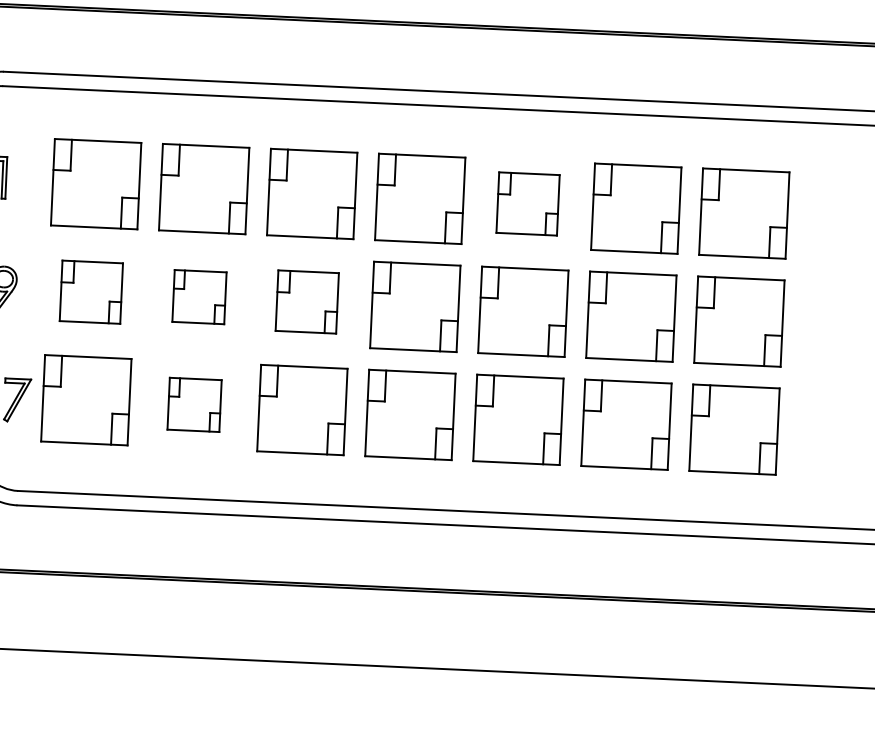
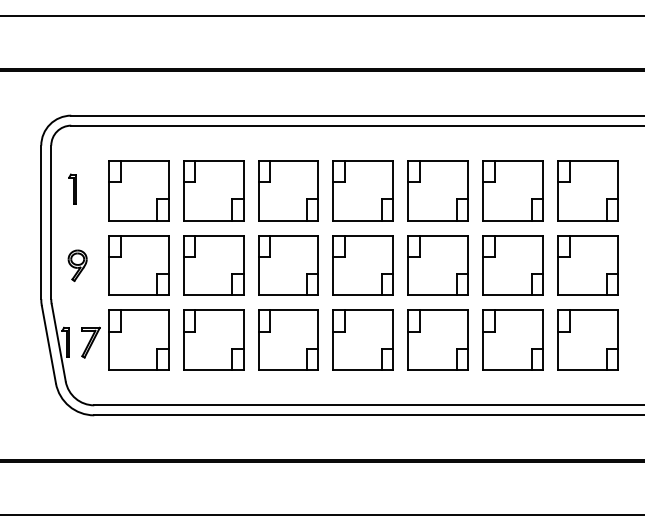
part: (527, 203) -> (437, 190), size x1.43
part: (90, 292) -> (138, 265), size x1.43
part: (199, 297) -> (213, 265), size x1.67
part: (307, 302) -> (288, 265), size x1.43
part: (194, 403) -> (213, 339), size x1.67

